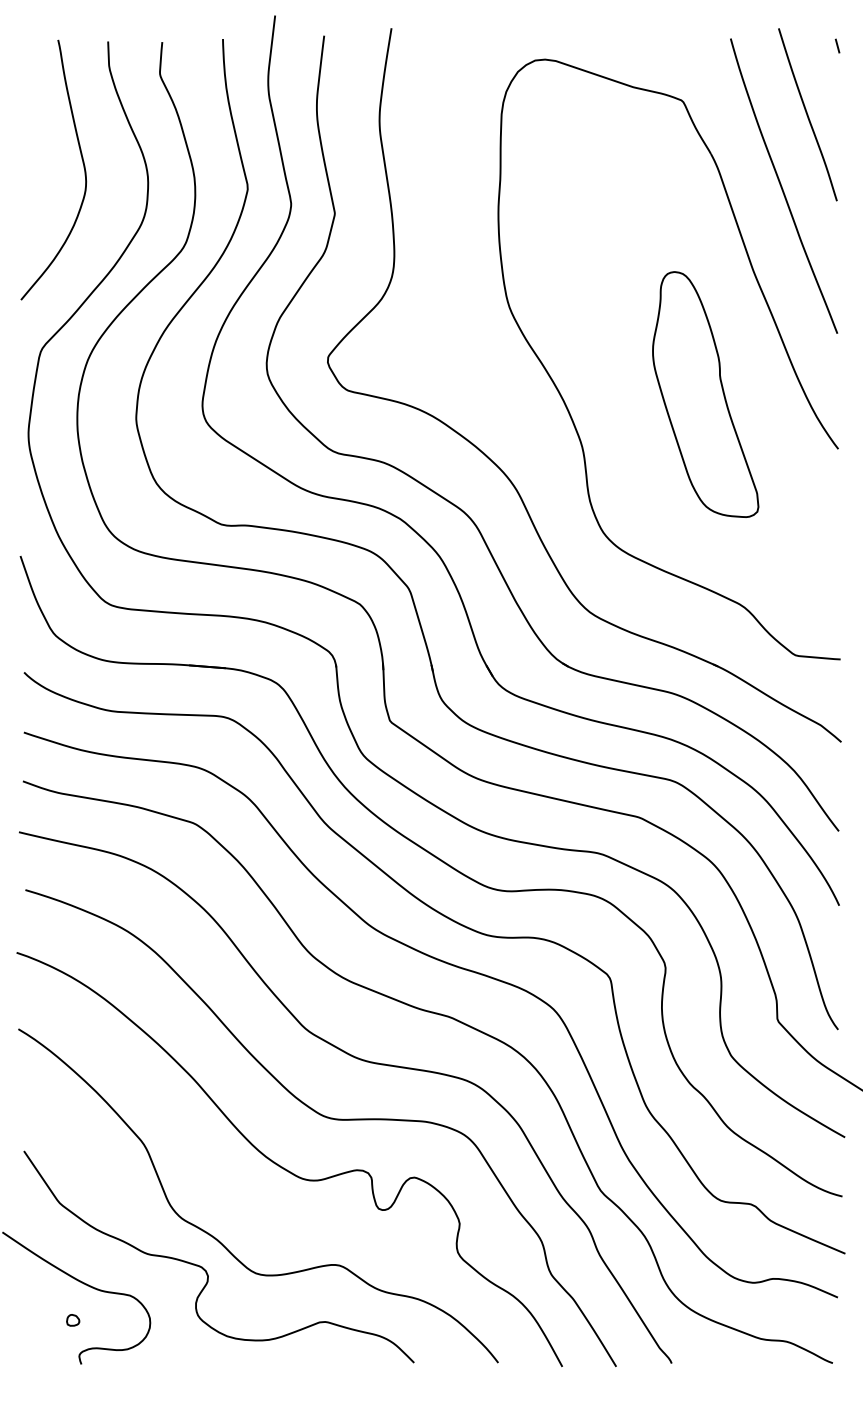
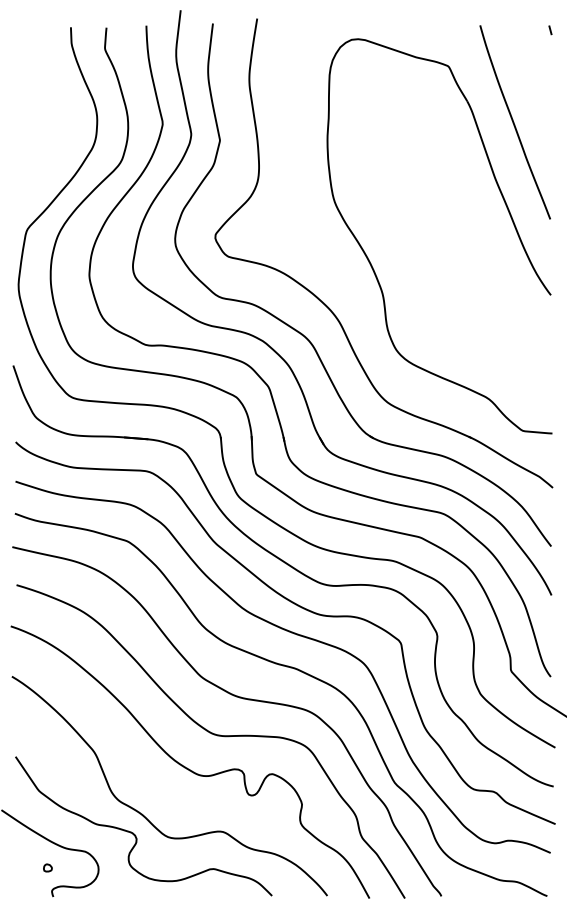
line: (807, 114) -> (530, 75), removed
curve: (81, 161) -> (53, 106), removed
part: (705, 394) -> (463, 259), removed

